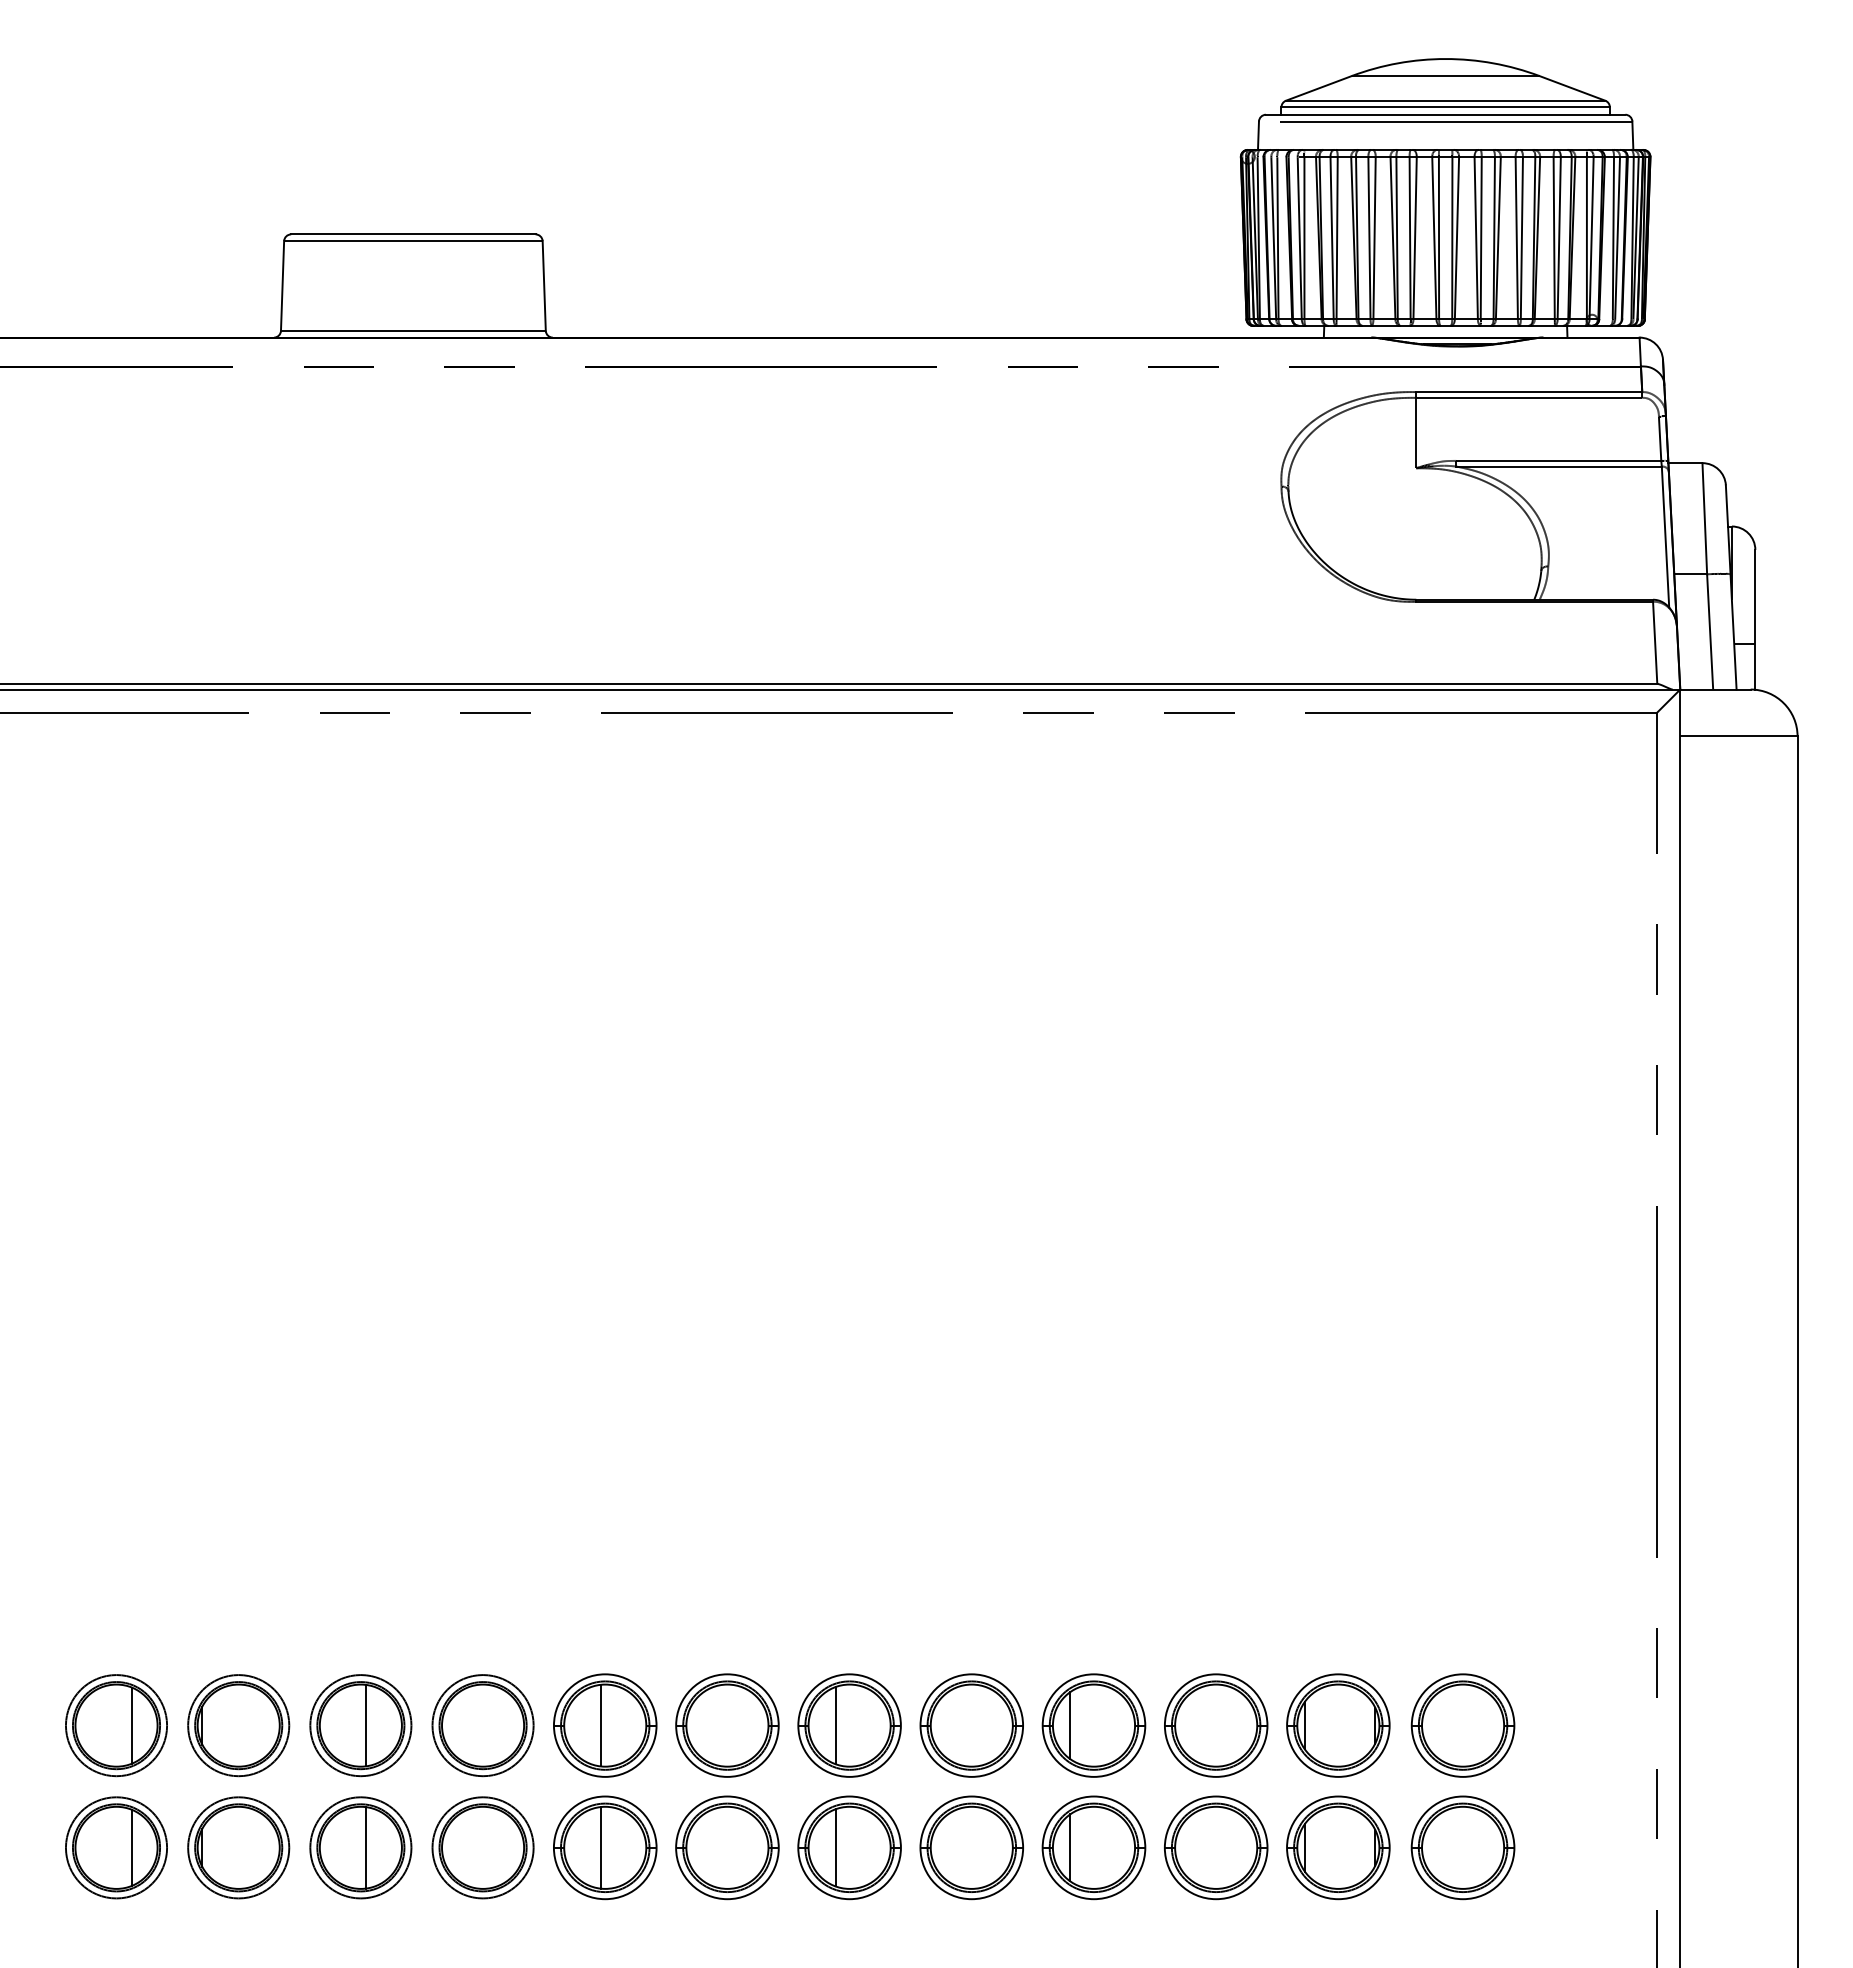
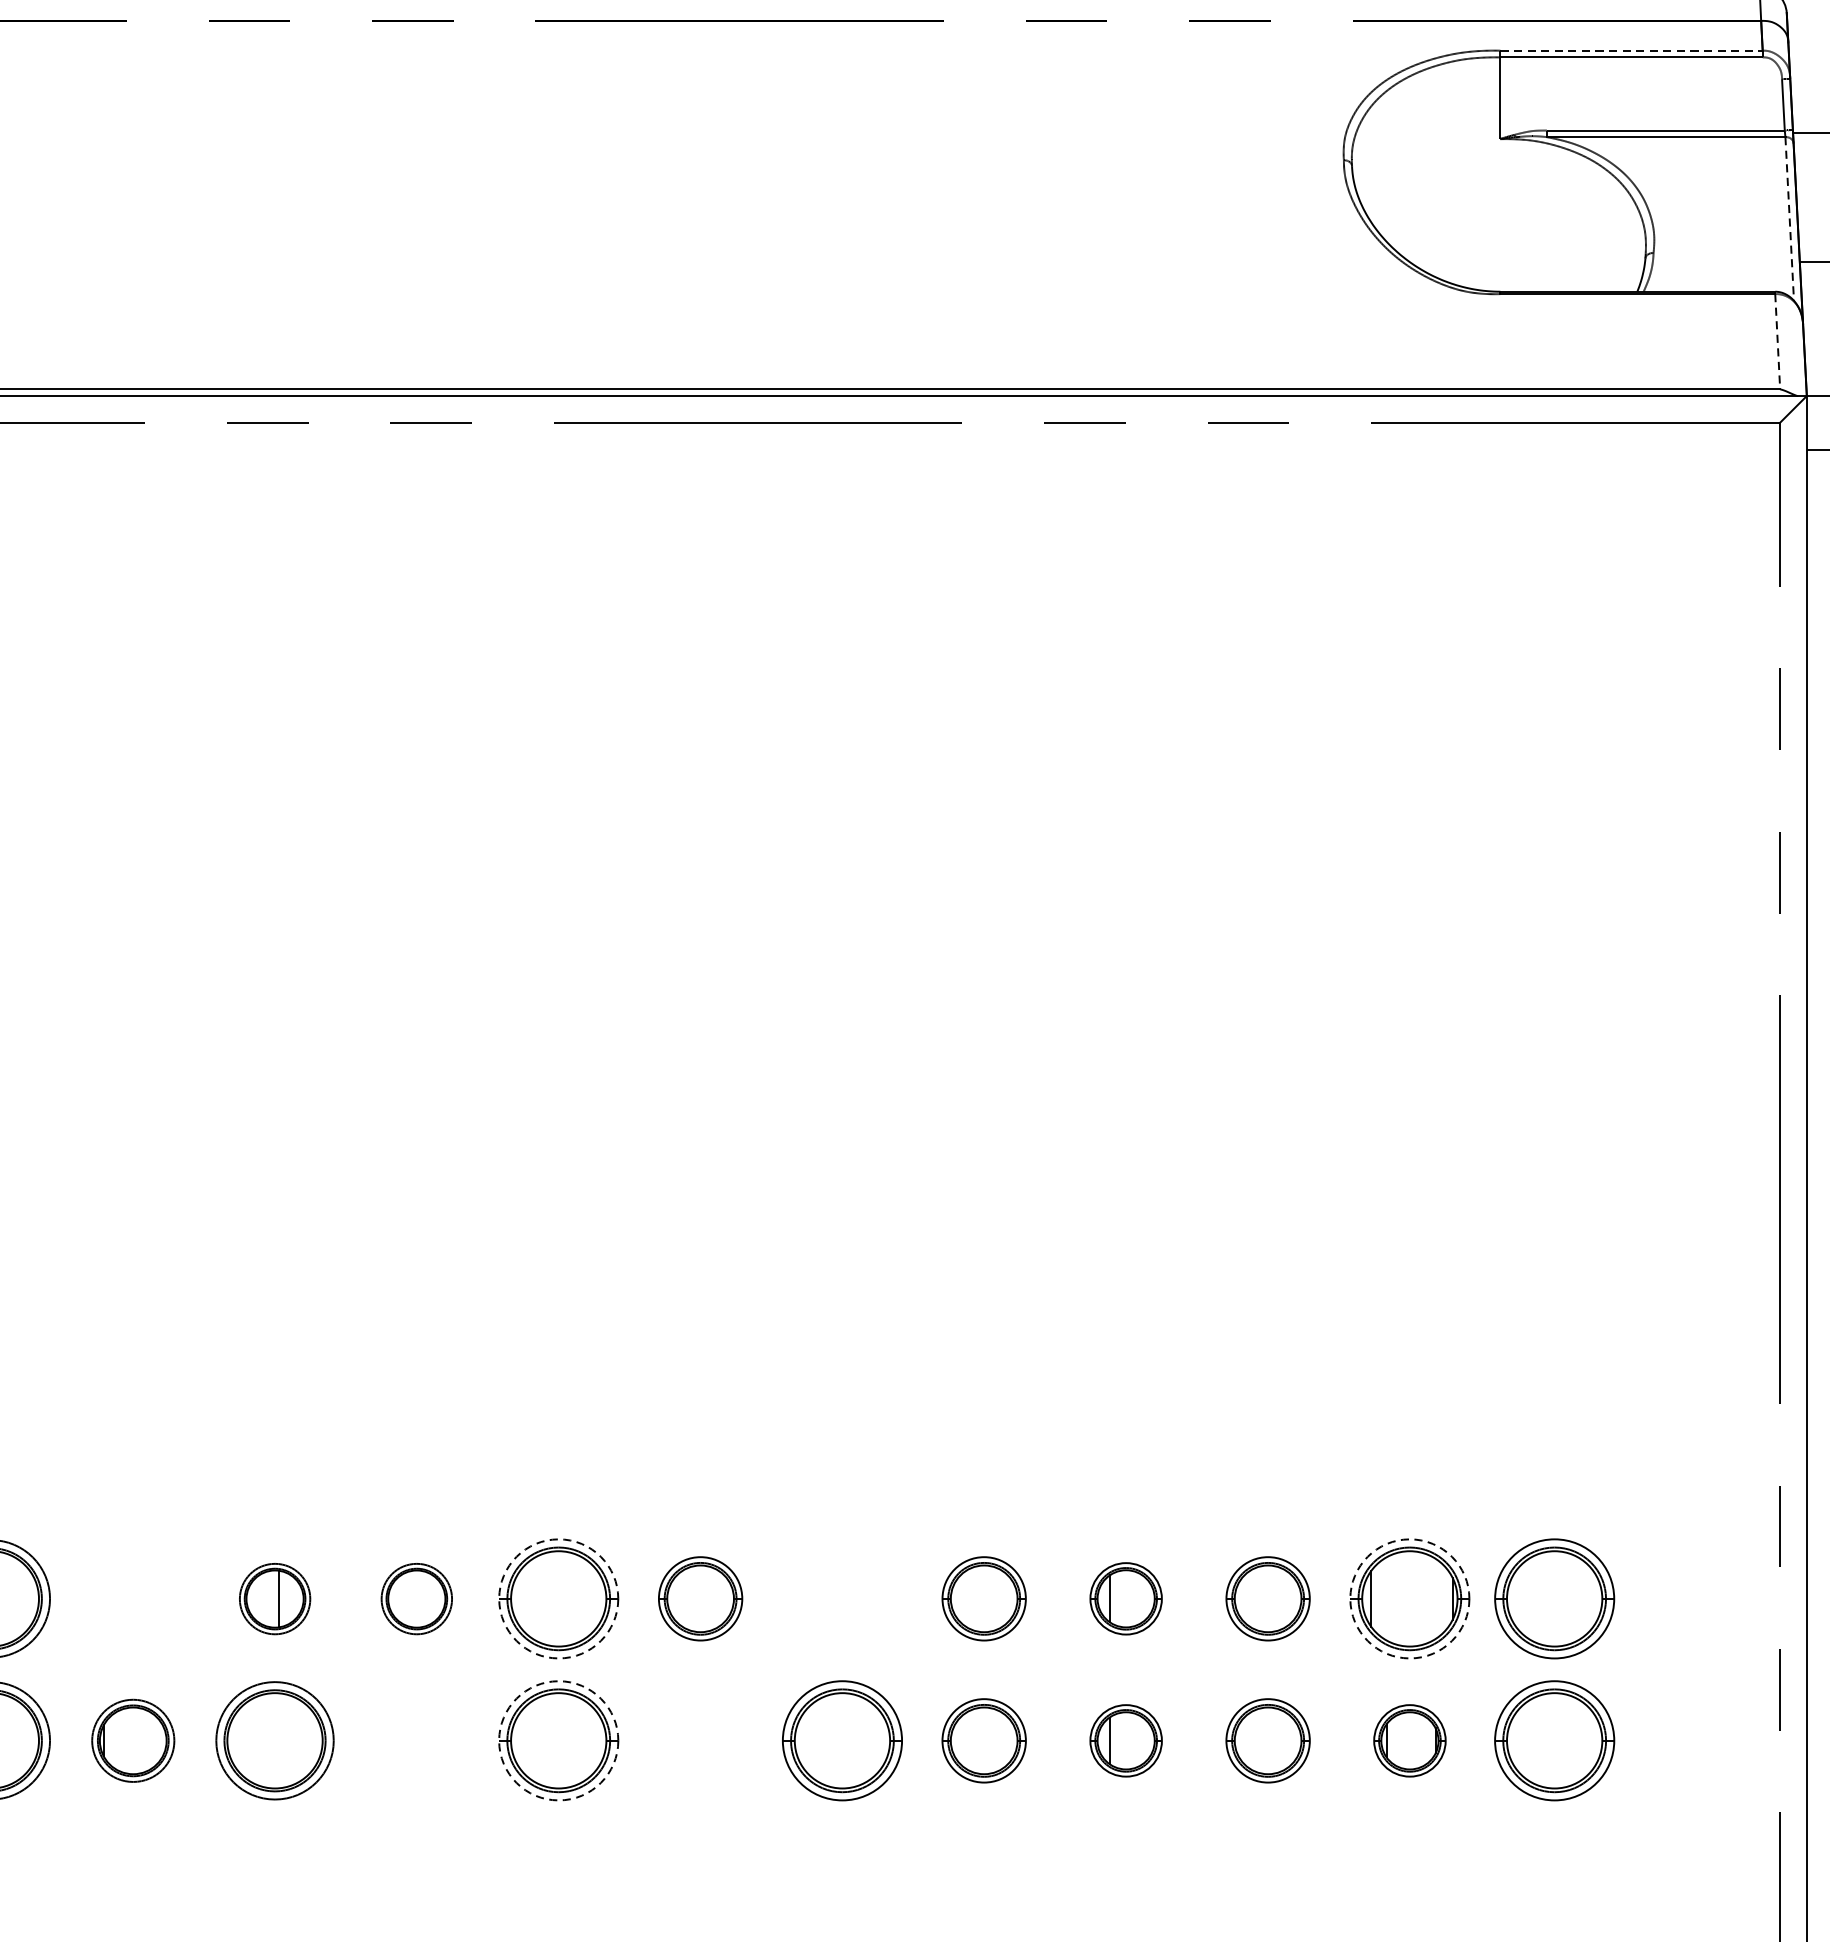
line: (1529, 392) -> (1631, 51), solid -> dashed
line: (1665, 537) -> (1789, 219), solid -> dashed
line: (1655, 643) -> (1778, 342), solid -> dashed
line: (131, 1725) -> (8, 1598), removed
part: (238, 1725) -> (132, 1598), removed
part: (360, 1725) -> (274, 1598), size x0.6
part: (482, 1725) -> (416, 1598), size x0.6
line: (601, 1725) -> (554, 1598), removed
circle: (604, 1725) -> (557, 1598), solid -> dashed
part: (727, 1725) -> (700, 1598), size x0.7
part: (849, 1725) -> (842, 1598), removed
part: (971, 1725) -> (983, 1598), size x0.7
part: (1093, 1725) -> (1125, 1598), size x0.6
part: (1216, 1725) -> (1268, 1598), size x0.7
circle: (1338, 1725) -> (1410, 1598), solid -> dashed
line: (131, 1847) -> (8, 1740), removed
part: (238, 1847) -> (132, 1740), size x0.7
line: (366, 1847) -> (281, 1740), removed
part: (482, 1847) -> (416, 1740), removed
line: (601, 1847) -> (554, 1740), removed
circle: (604, 1847) -> (557, 1740), solid -> dashed
part: (727, 1847) -> (700, 1740), removed
line: (835, 1847) -> (826, 1740), removed
part: (971, 1847) -> (983, 1740), size x0.7
part: (1093, 1847) -> (1125, 1740), size x0.6
part: (1216, 1847) -> (1268, 1740), size x0.7
part: (1338, 1847) -> (1410, 1740), size x0.6

